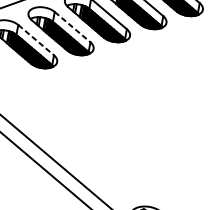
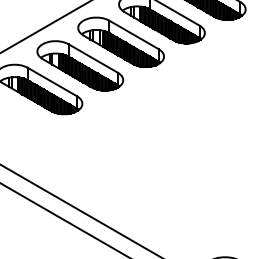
line: (72, 27) -> (93, 58), dashed -> solid
line: (36, 40) -> (52, 82), dashed -> solid

